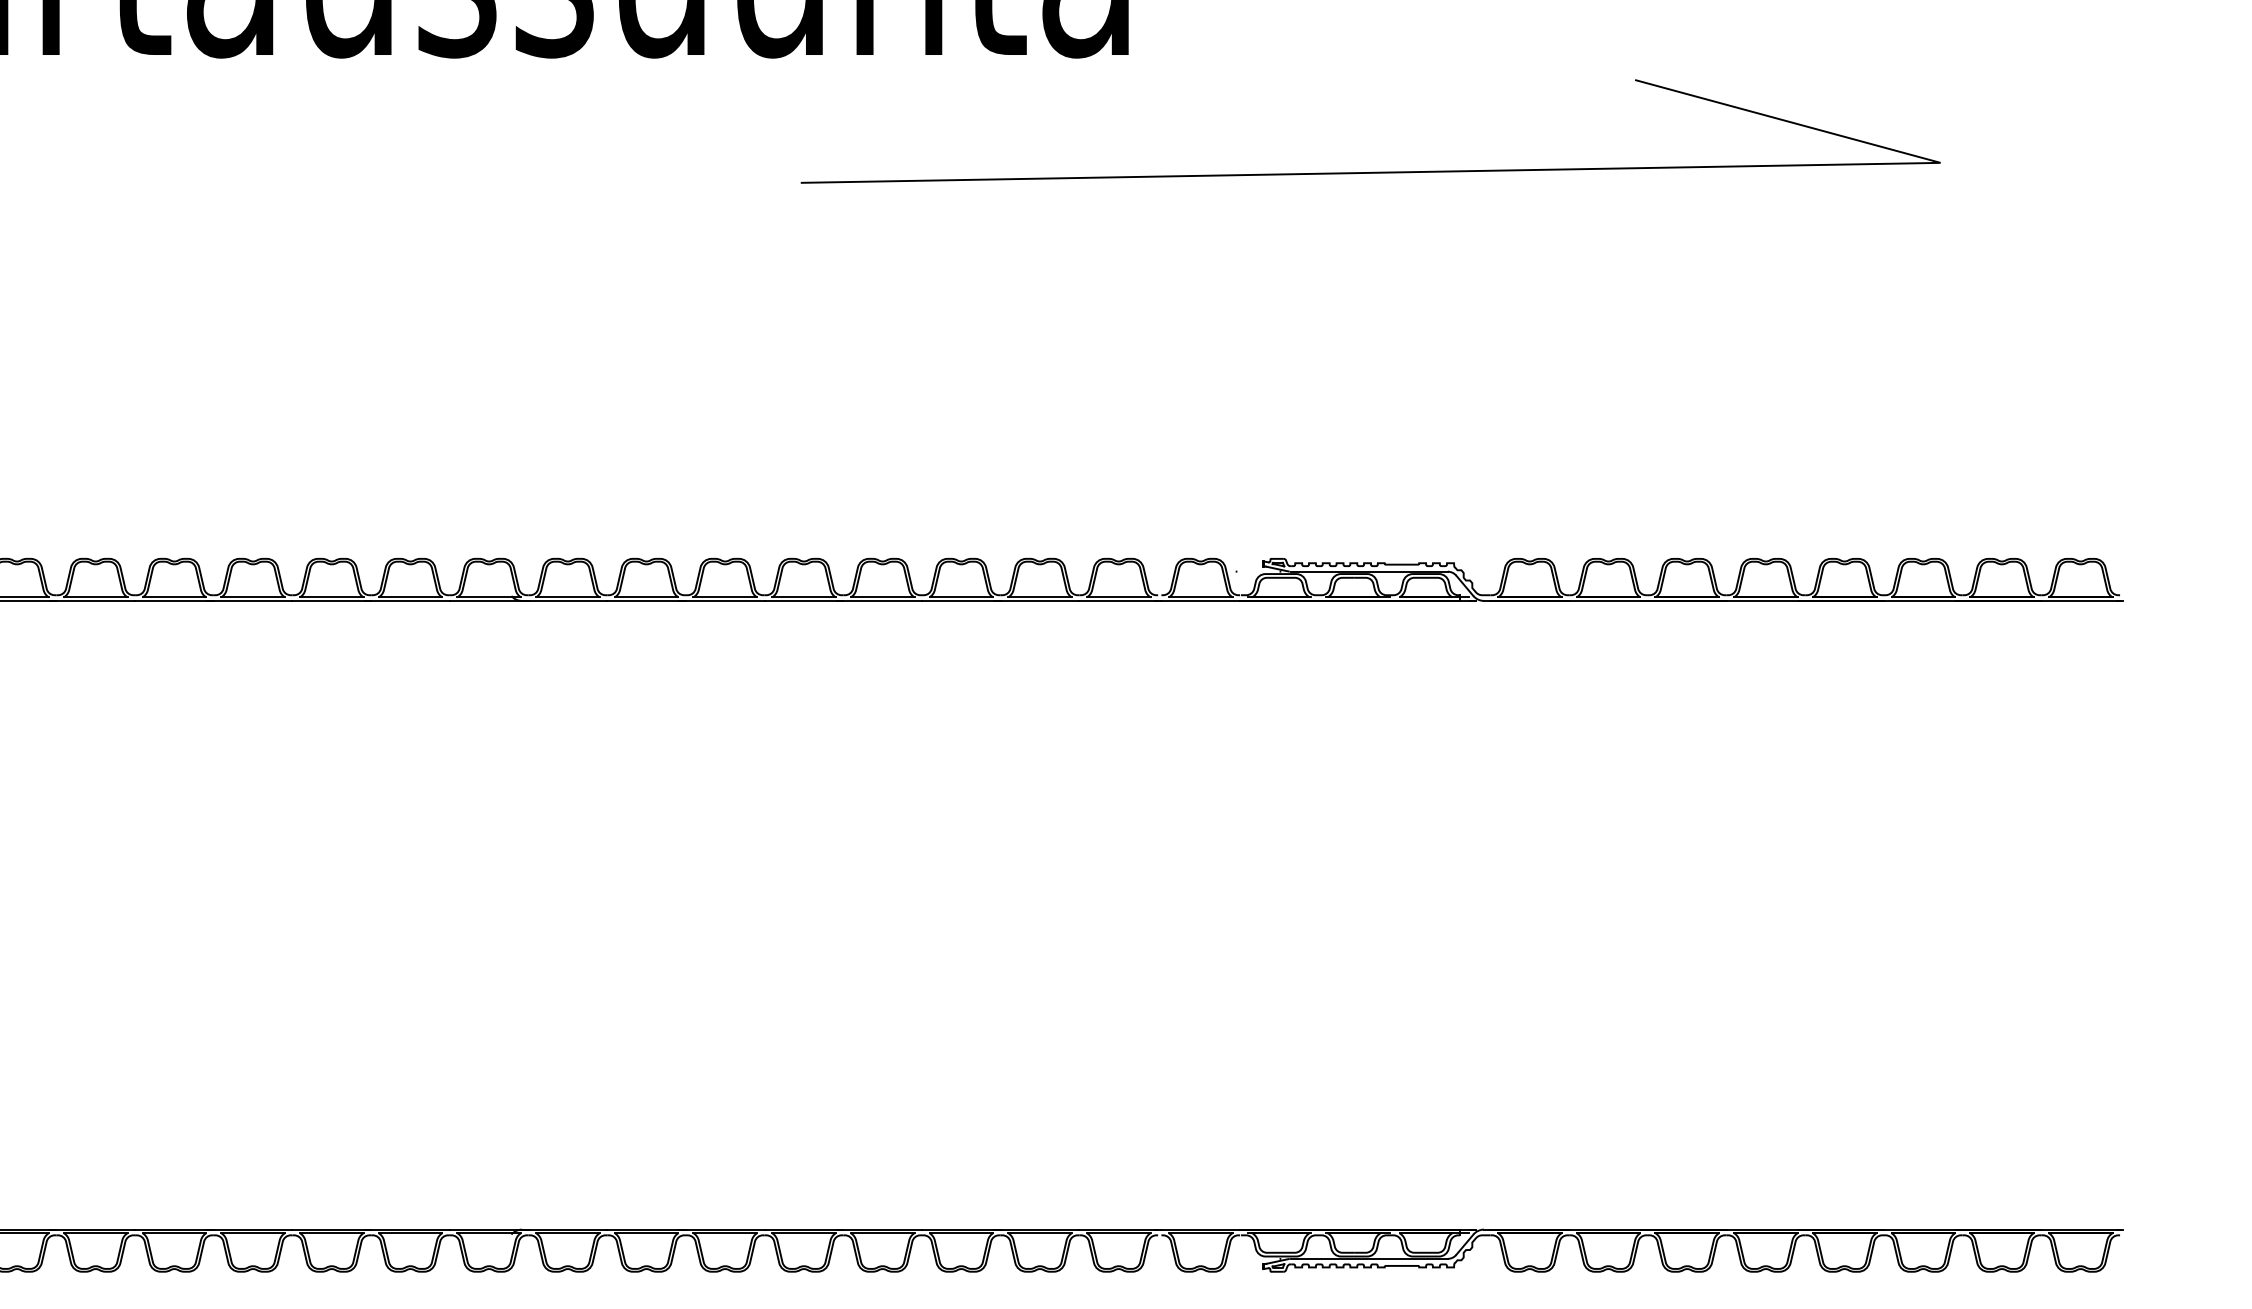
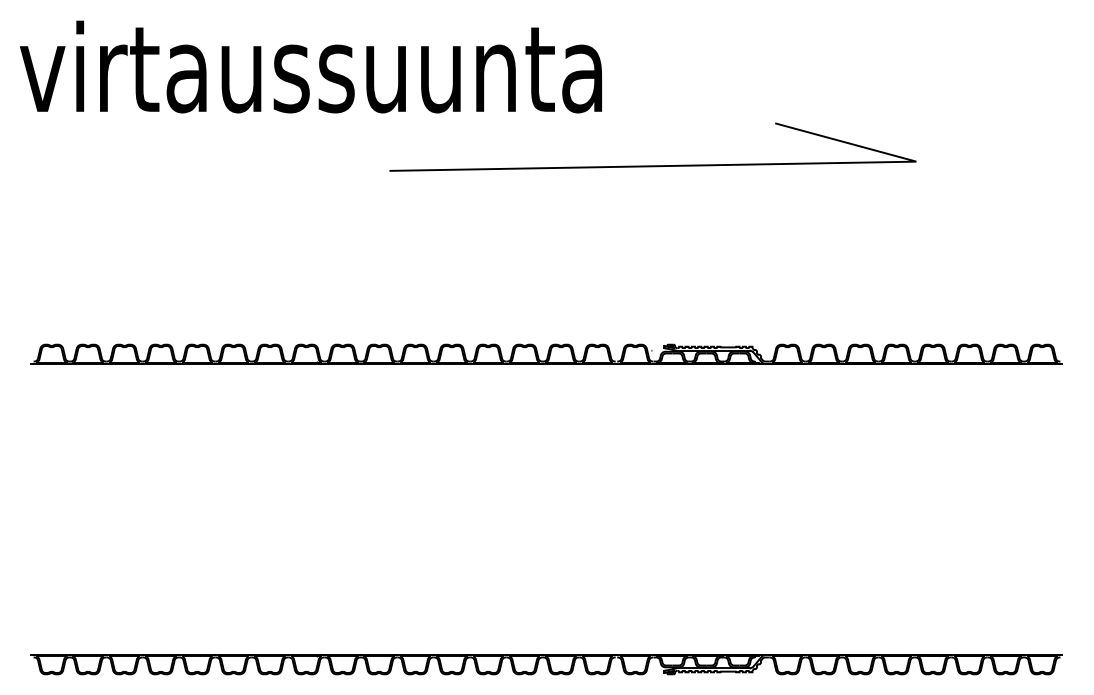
line: (1369, 171) -> (652, 165), moved

